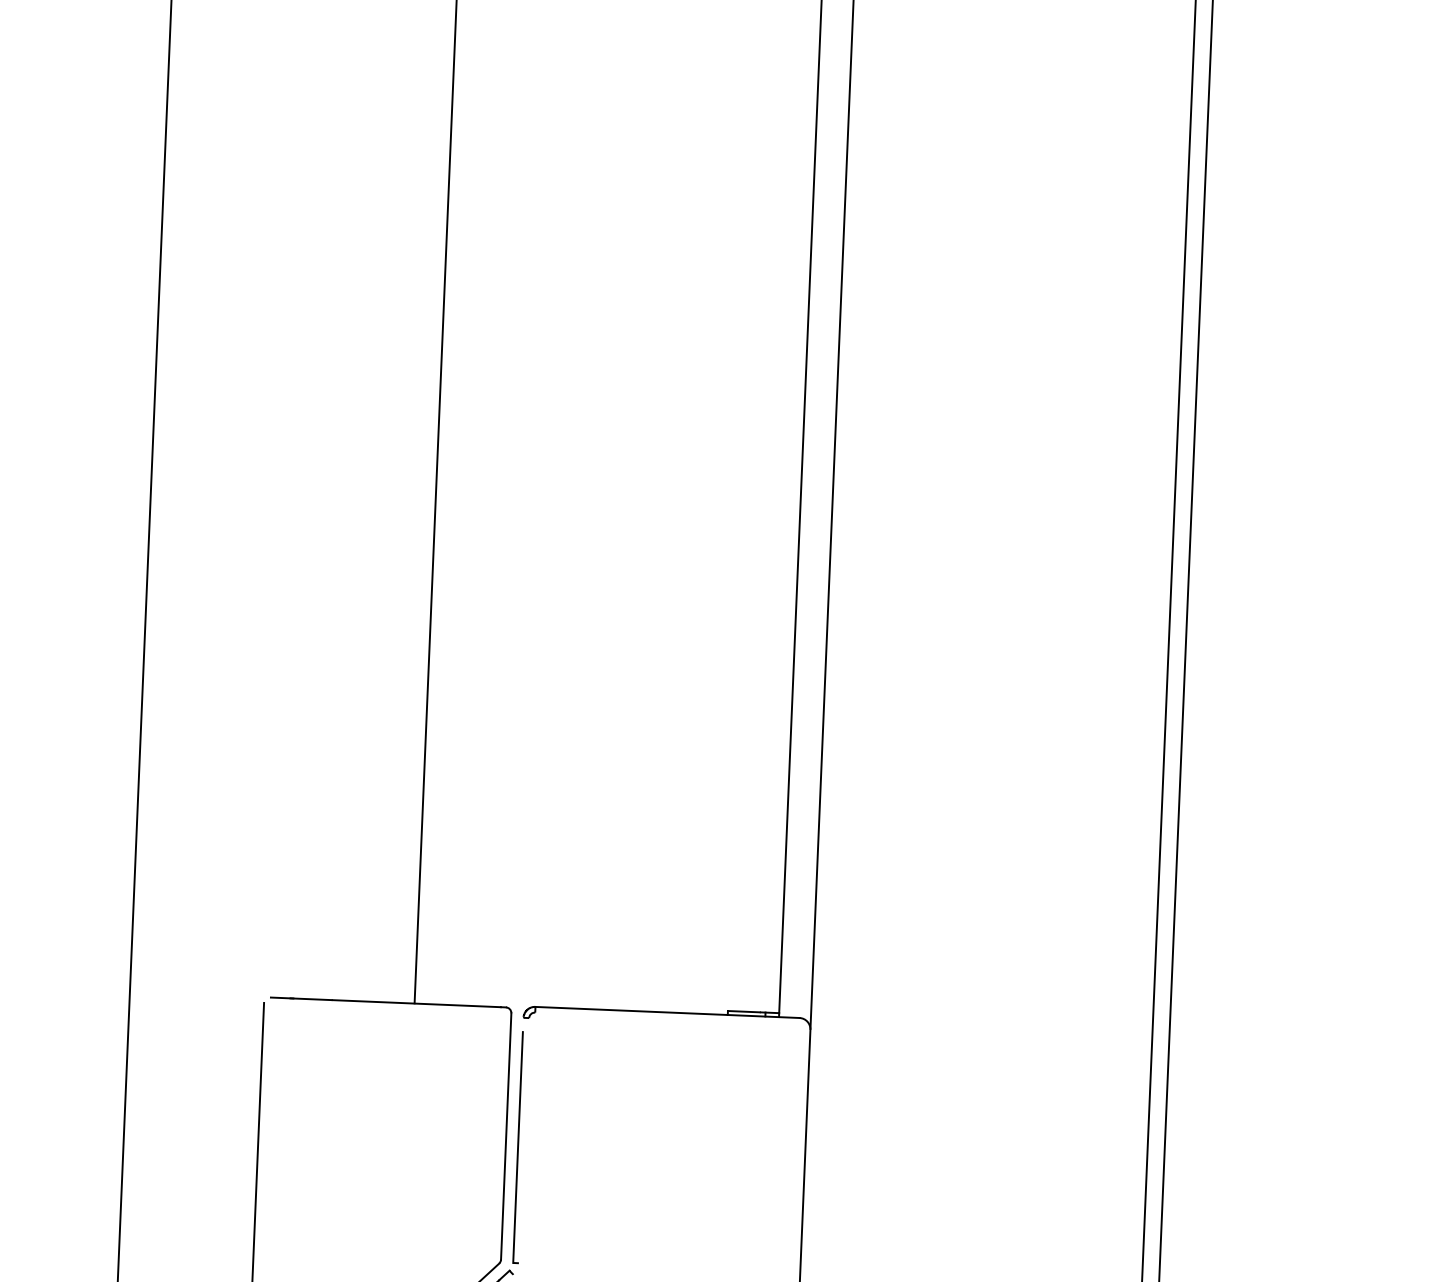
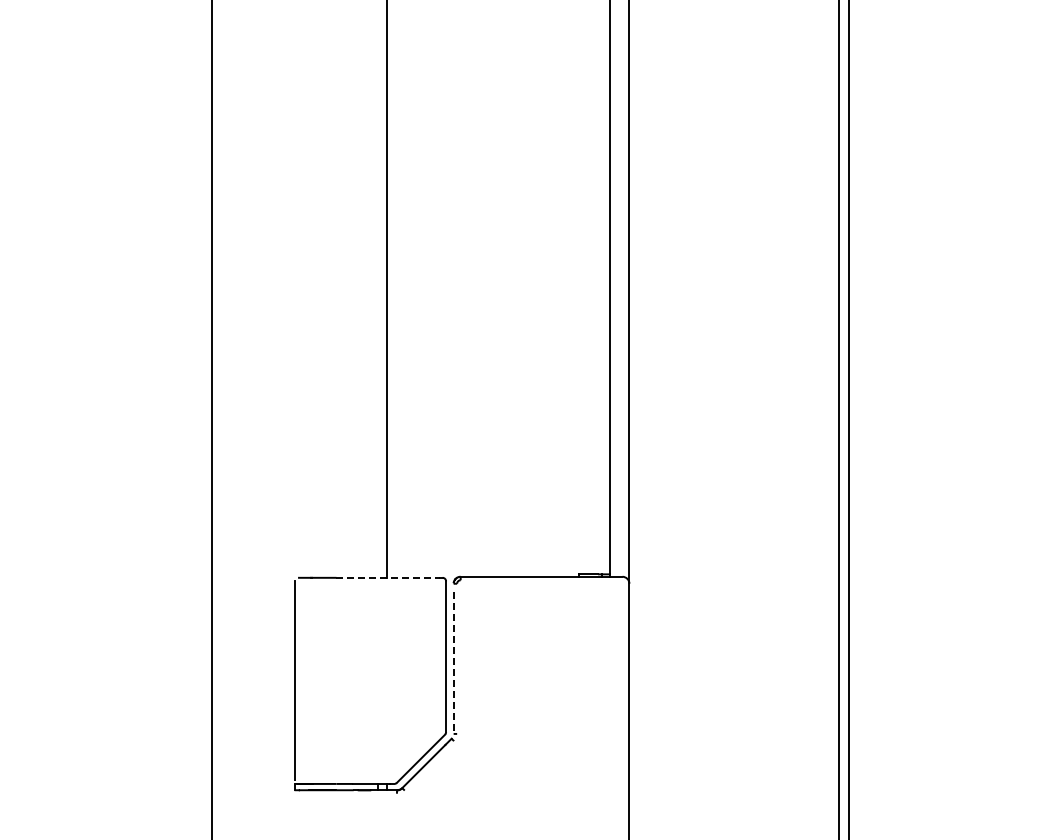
line: (417, 1003) -> (388, 577), solid -> dashed
line: (517, 1147) -> (453, 663), solid -> dashed

